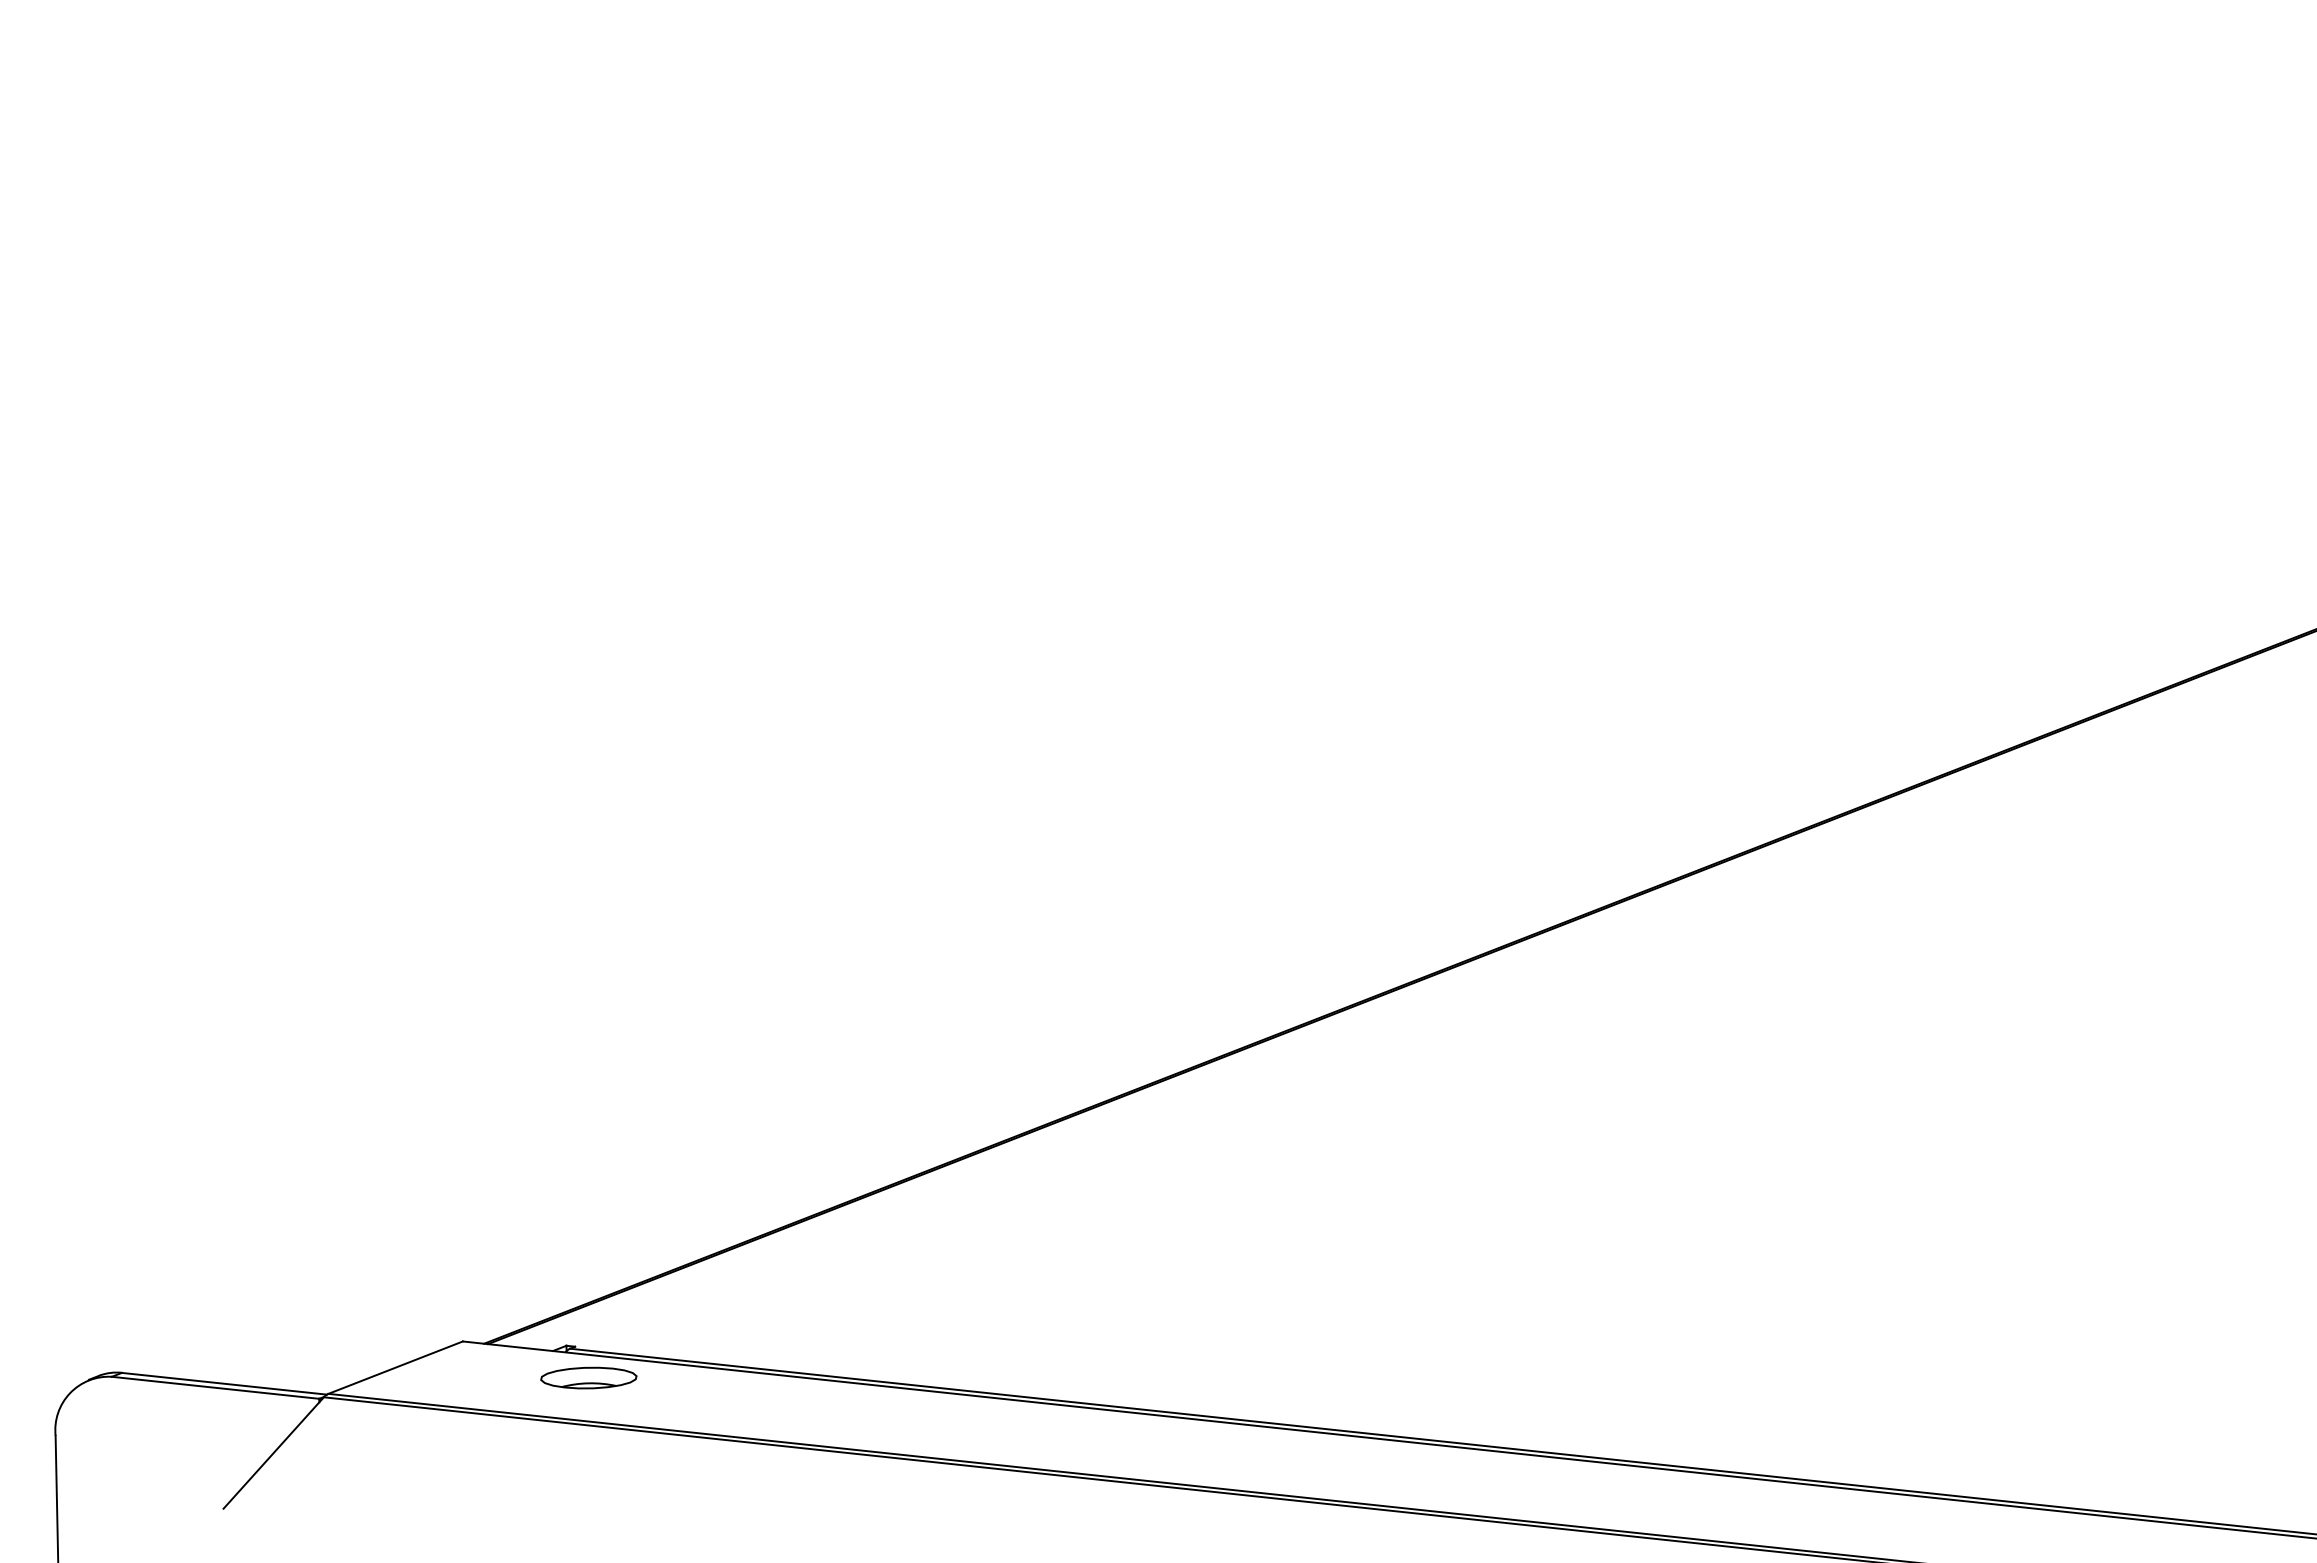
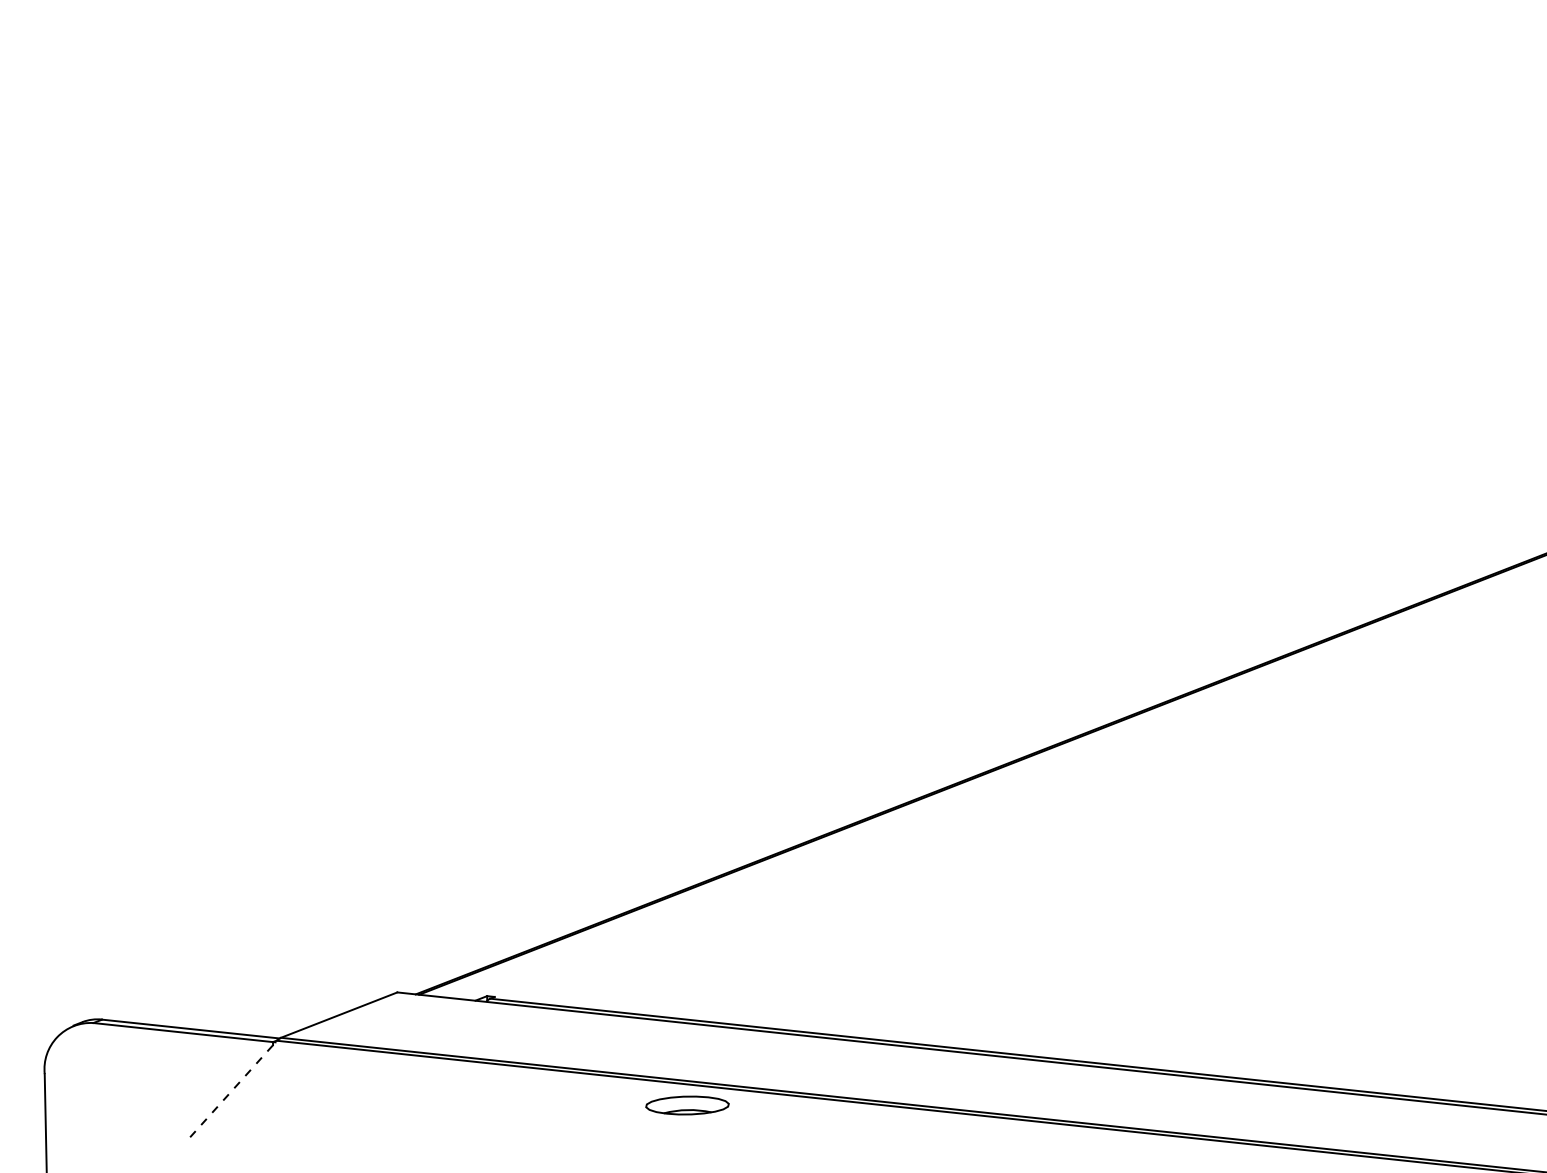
part: (588, 1377) -> (687, 1105), moved
line: (273, 1453) -> (233, 1089), solid -> dashed

